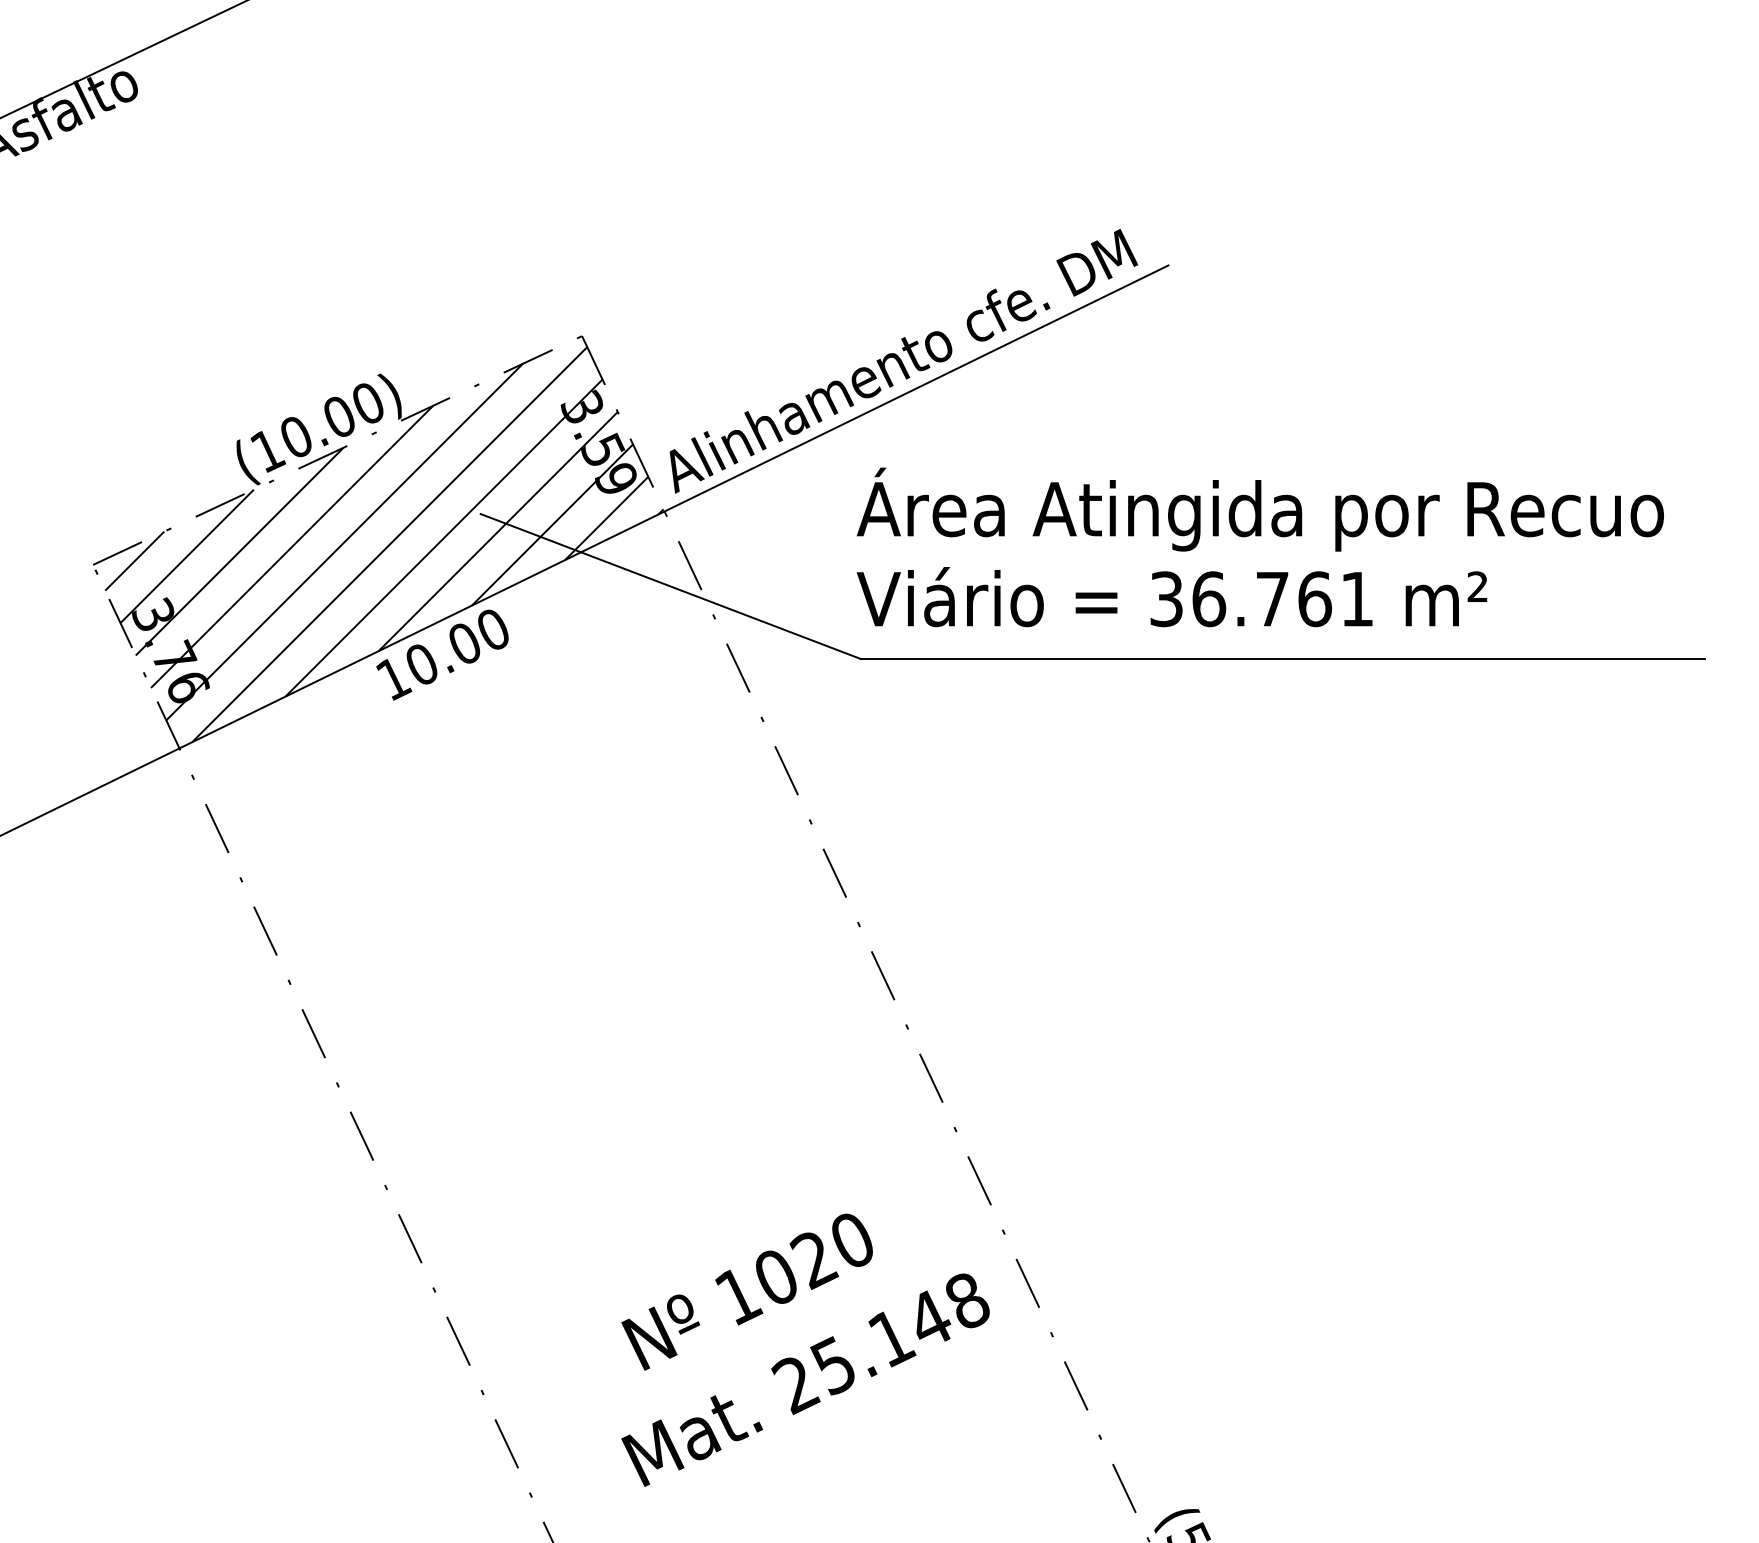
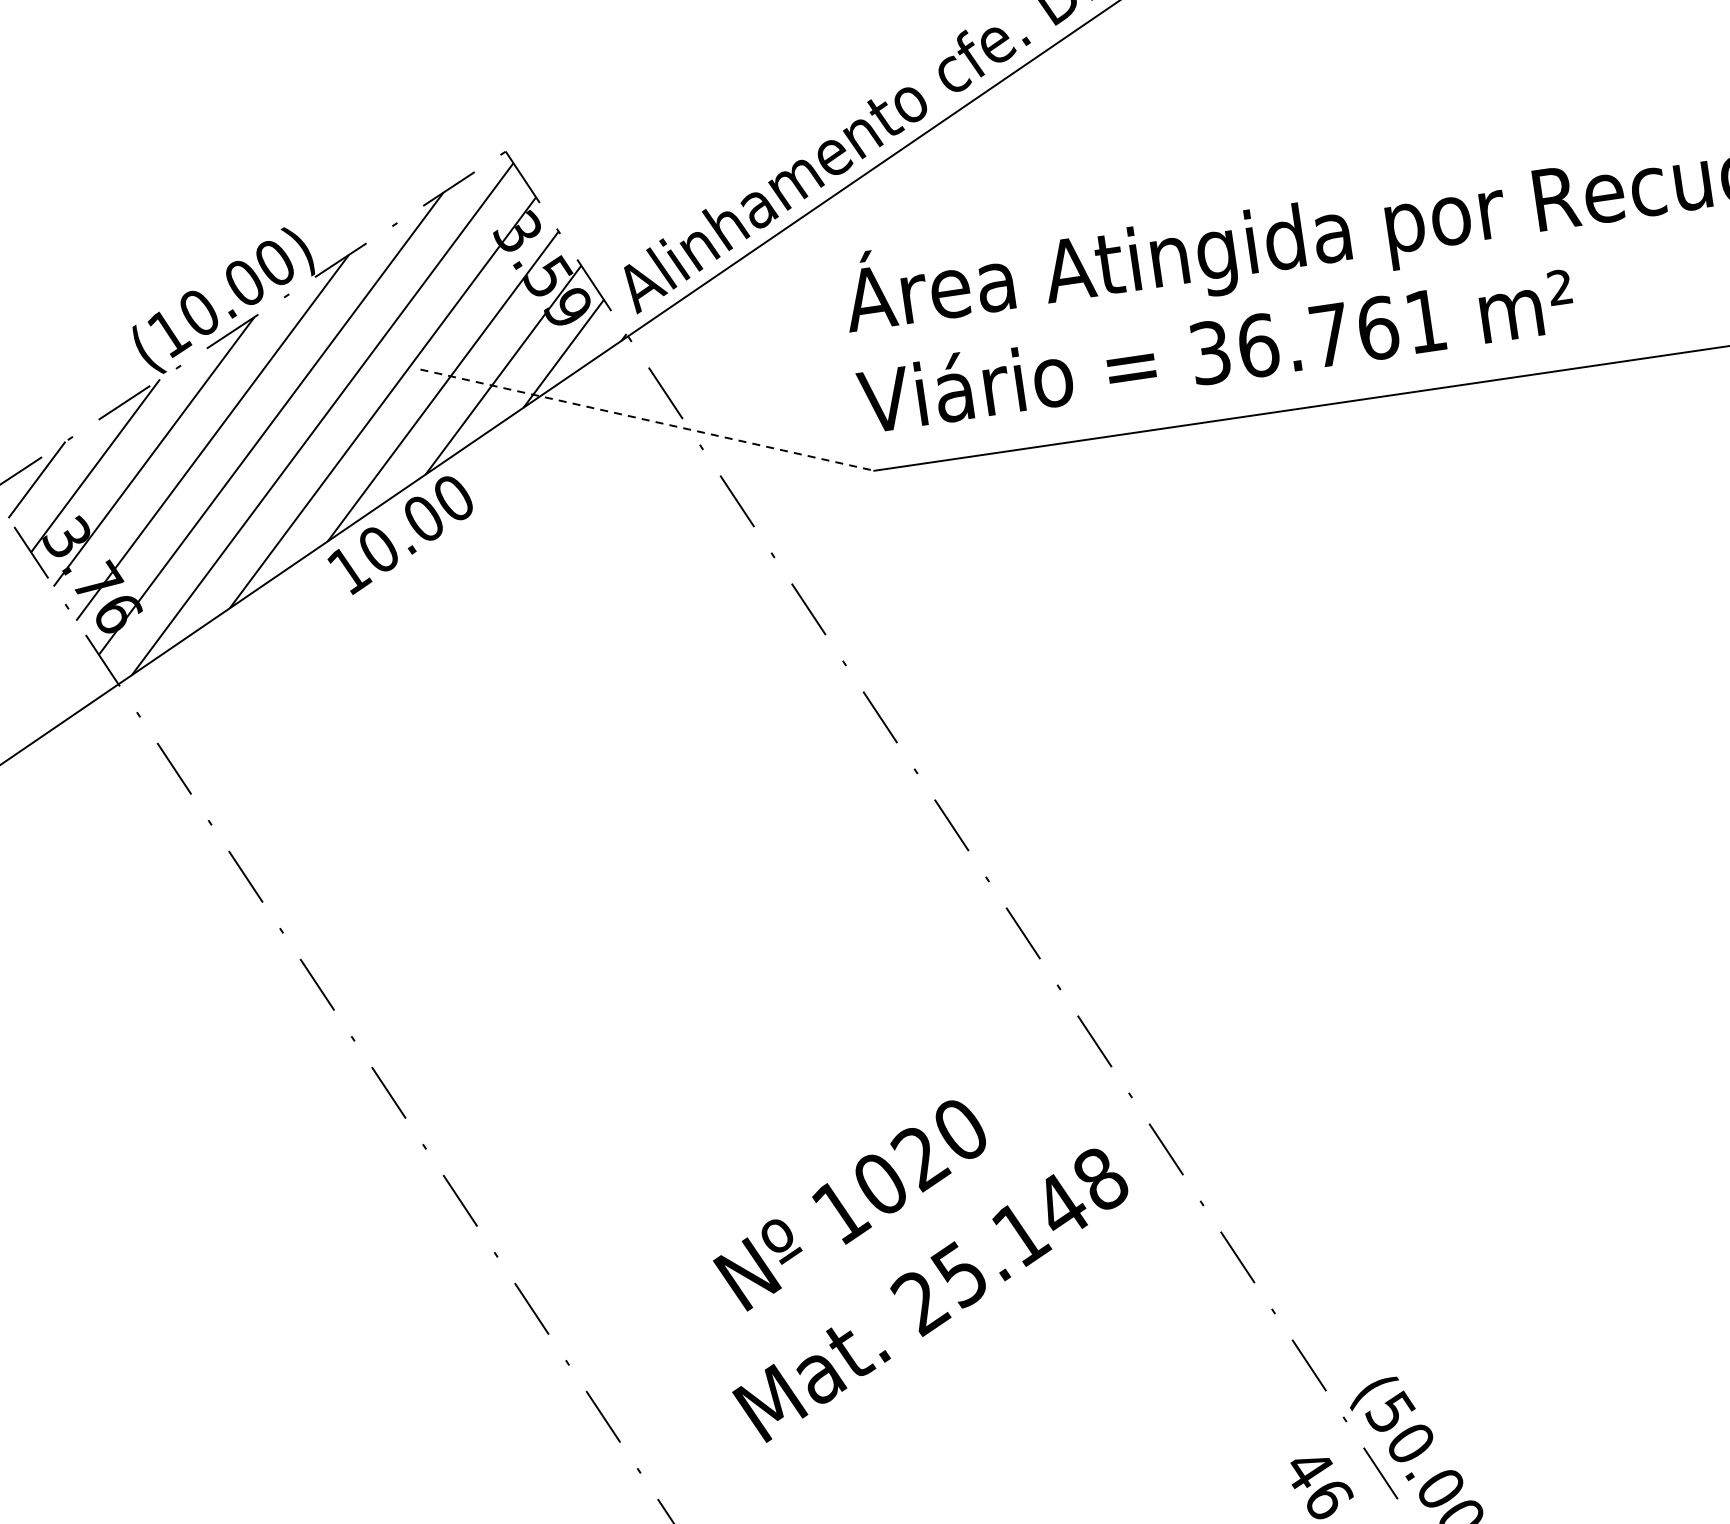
line: (671, 586) -> (648, 420), solid -> dashed

